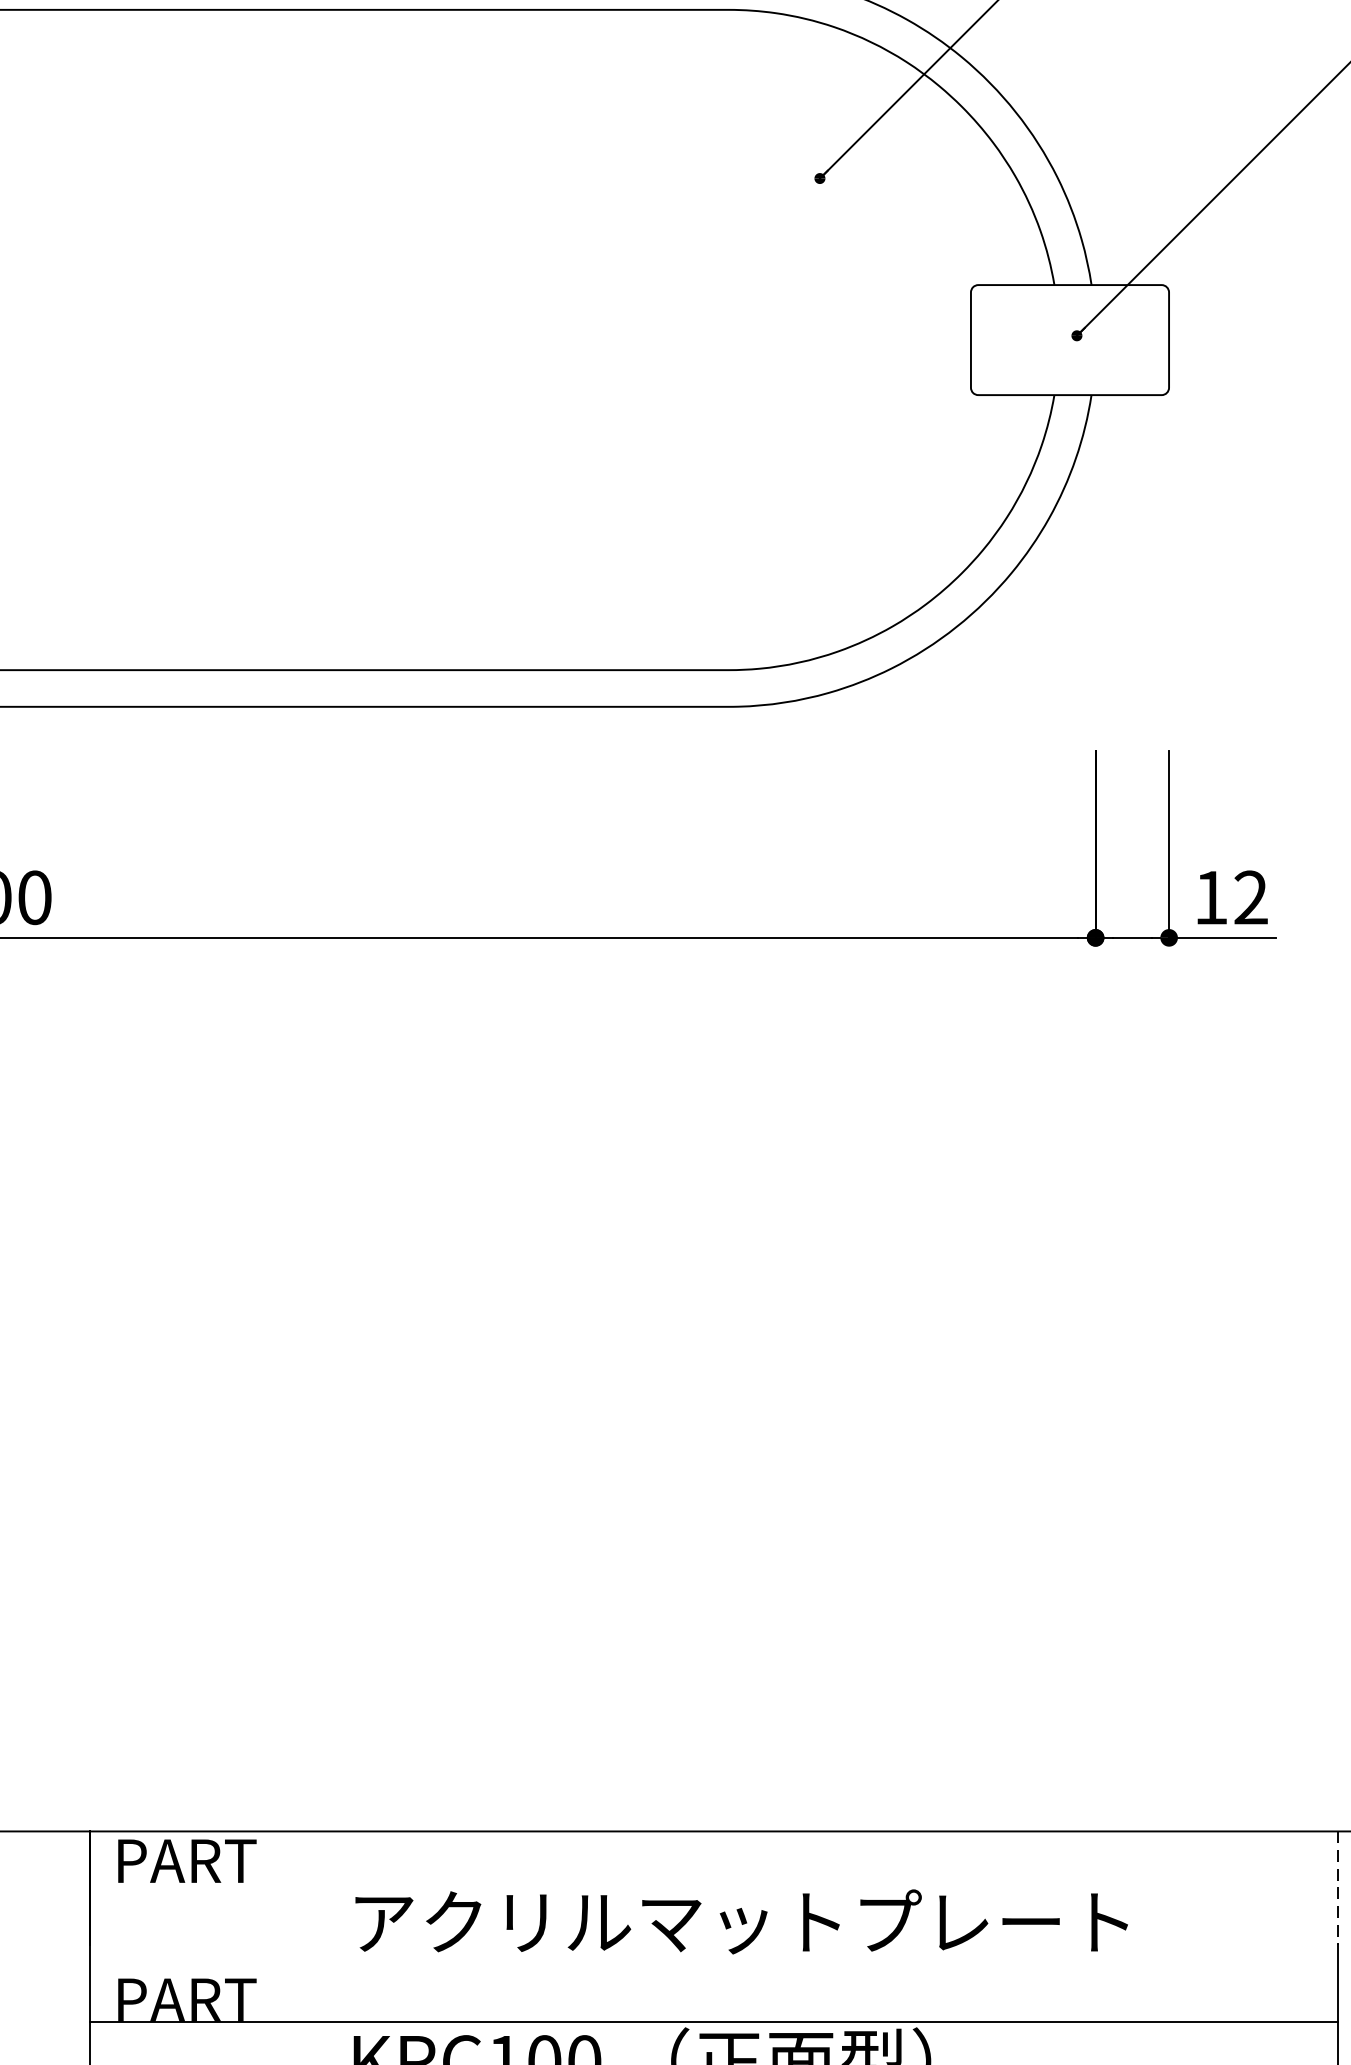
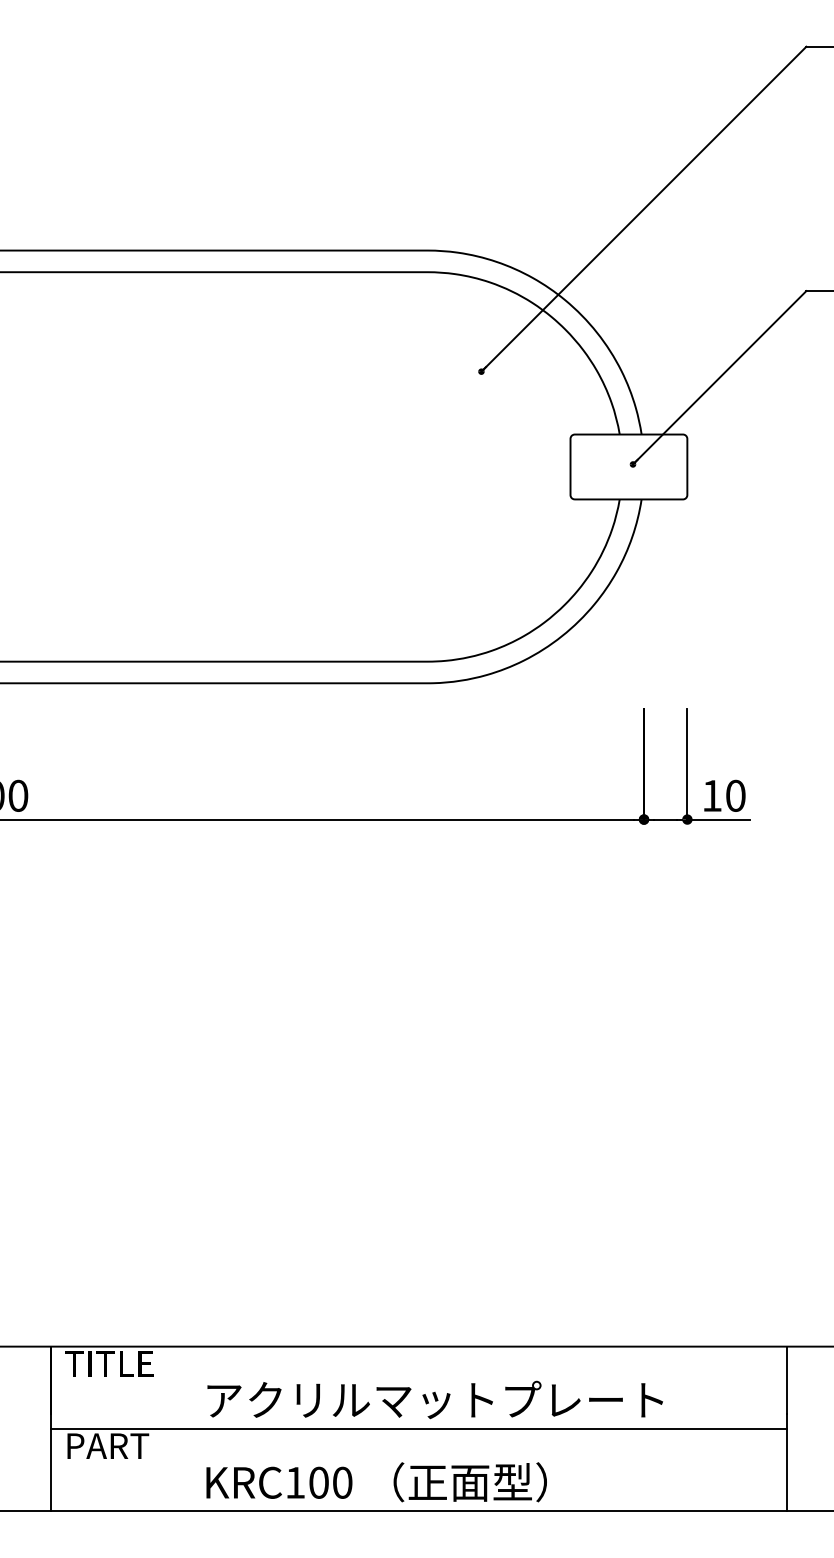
text: (1250, 897) -> (735, 795), 12 -> 10
text: (189, 1860) -> (109, 1363), PART -> TITLE
line: (1337, 1888) -> (786, 1380), dashed -> solid
line: (713, 2021) -> (418, 1428), moved

